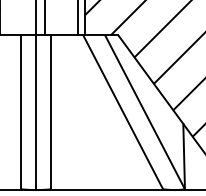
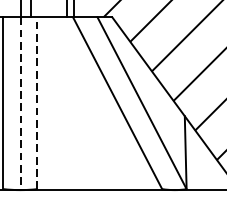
line: (51, 112) -> (37, 103), solid -> dashed
line: (36, 113) -> (20, 104), solid -> dashed

